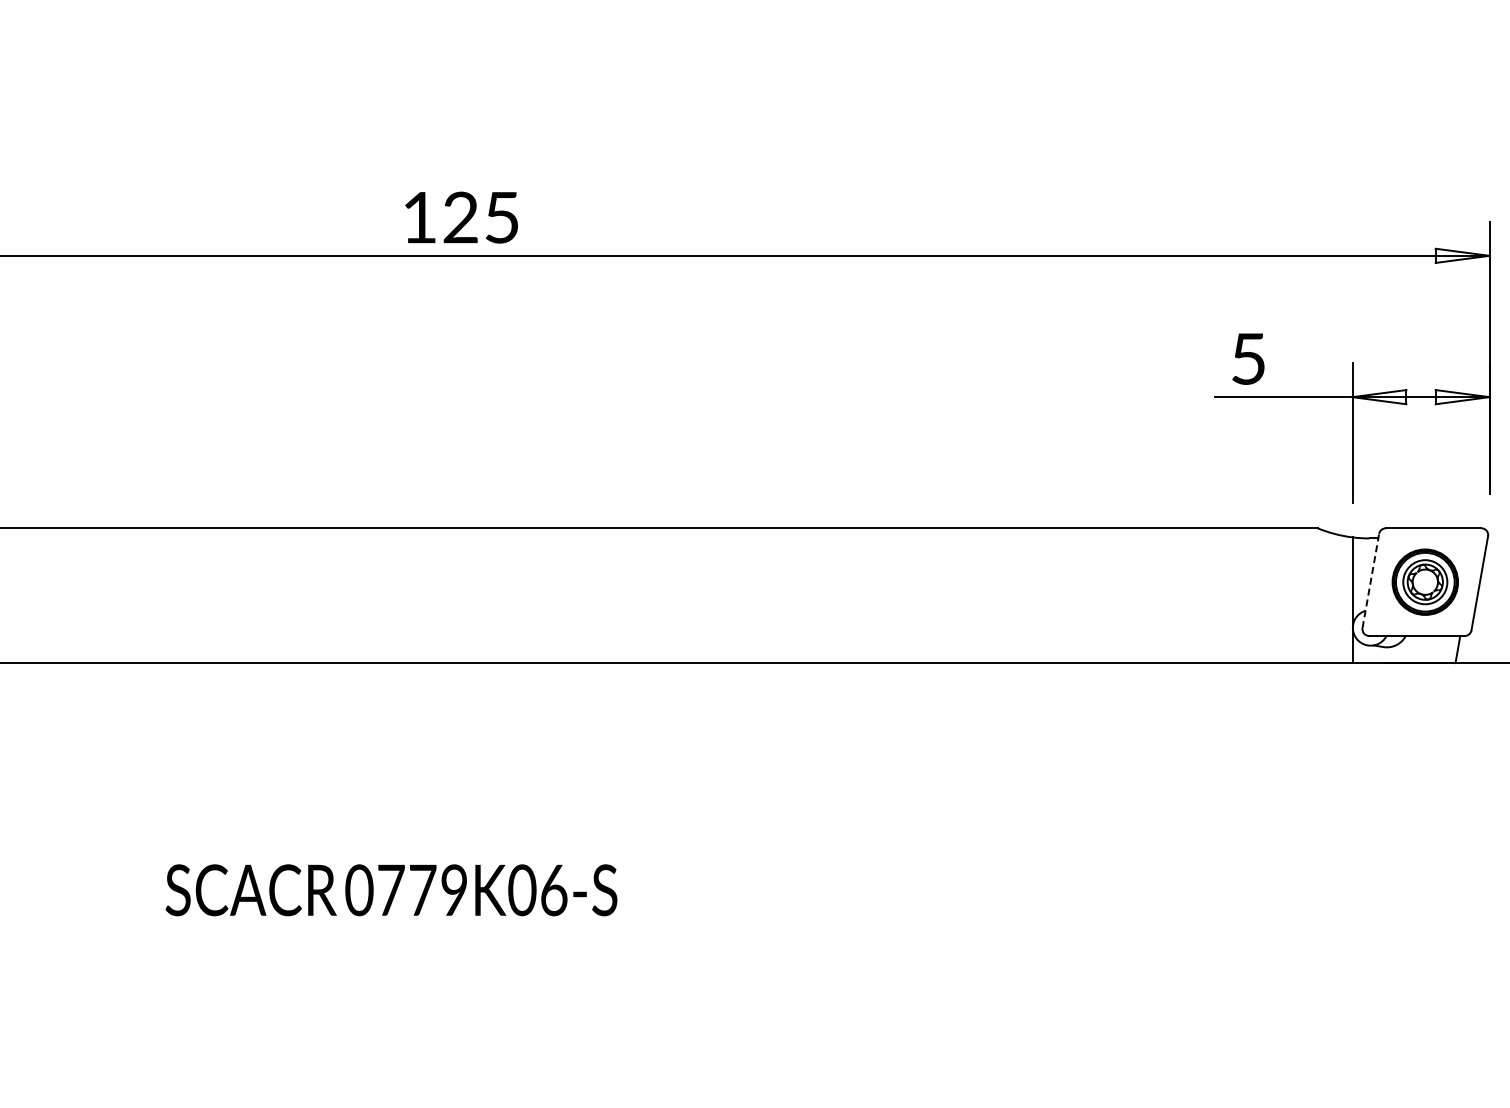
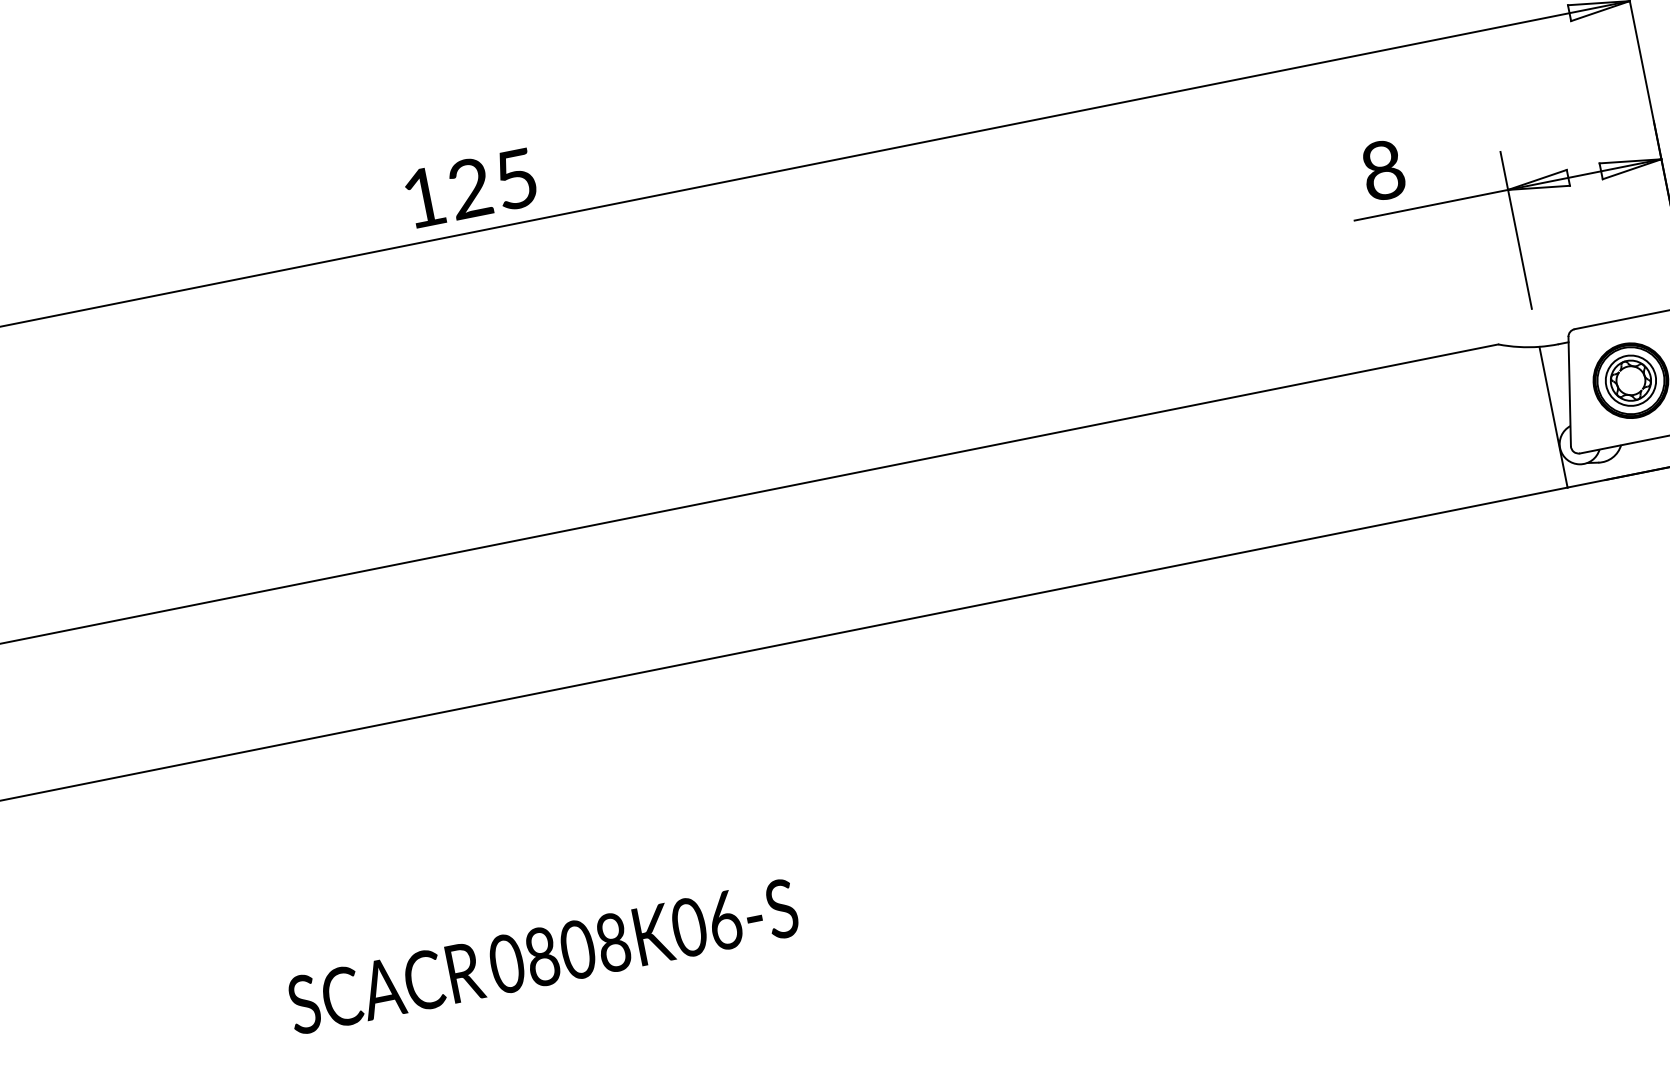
text: (1248, 358) -> (1383, 169), 5 -> 8
line: (1370, 580) -> (1569, 391), dashed -> solid
text: (422, 890) -> (577, 949), 0779K06-S -> 0808K06-S

